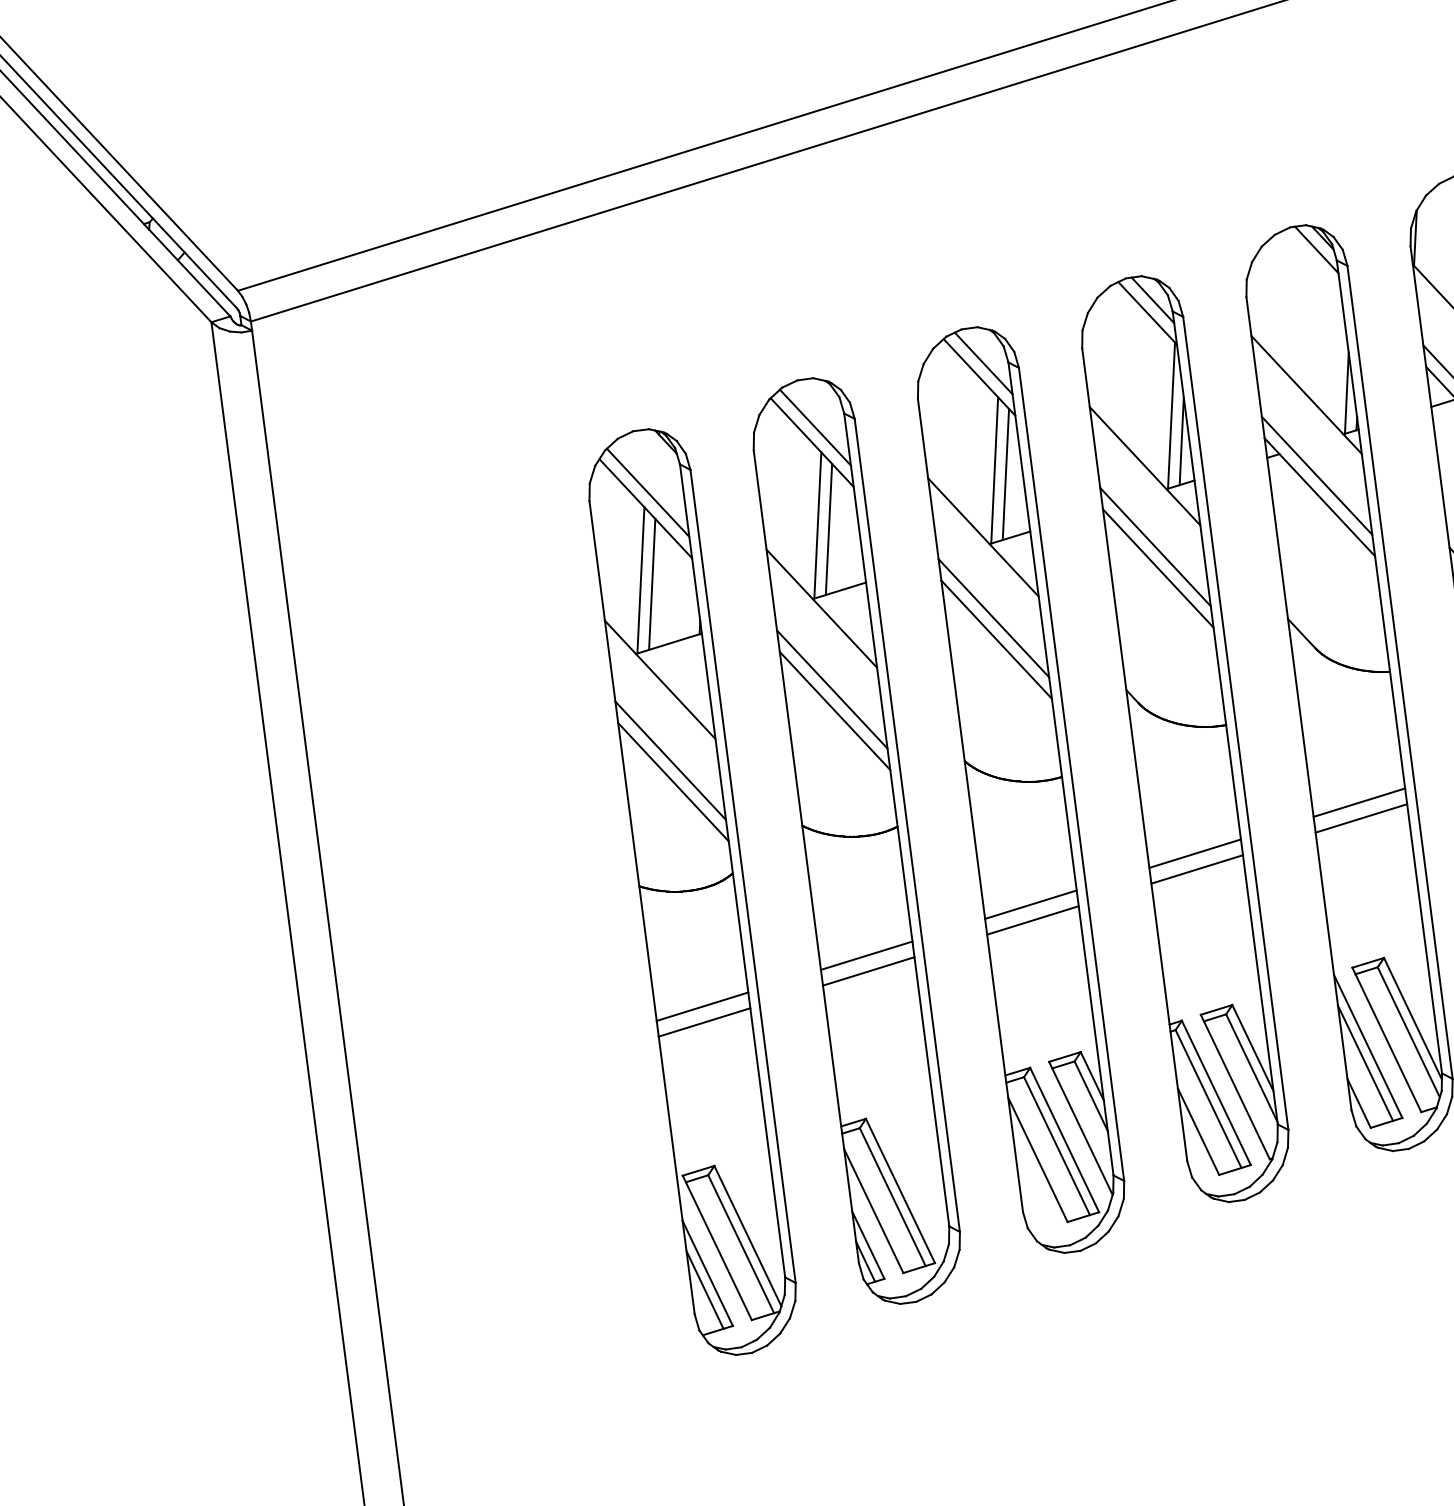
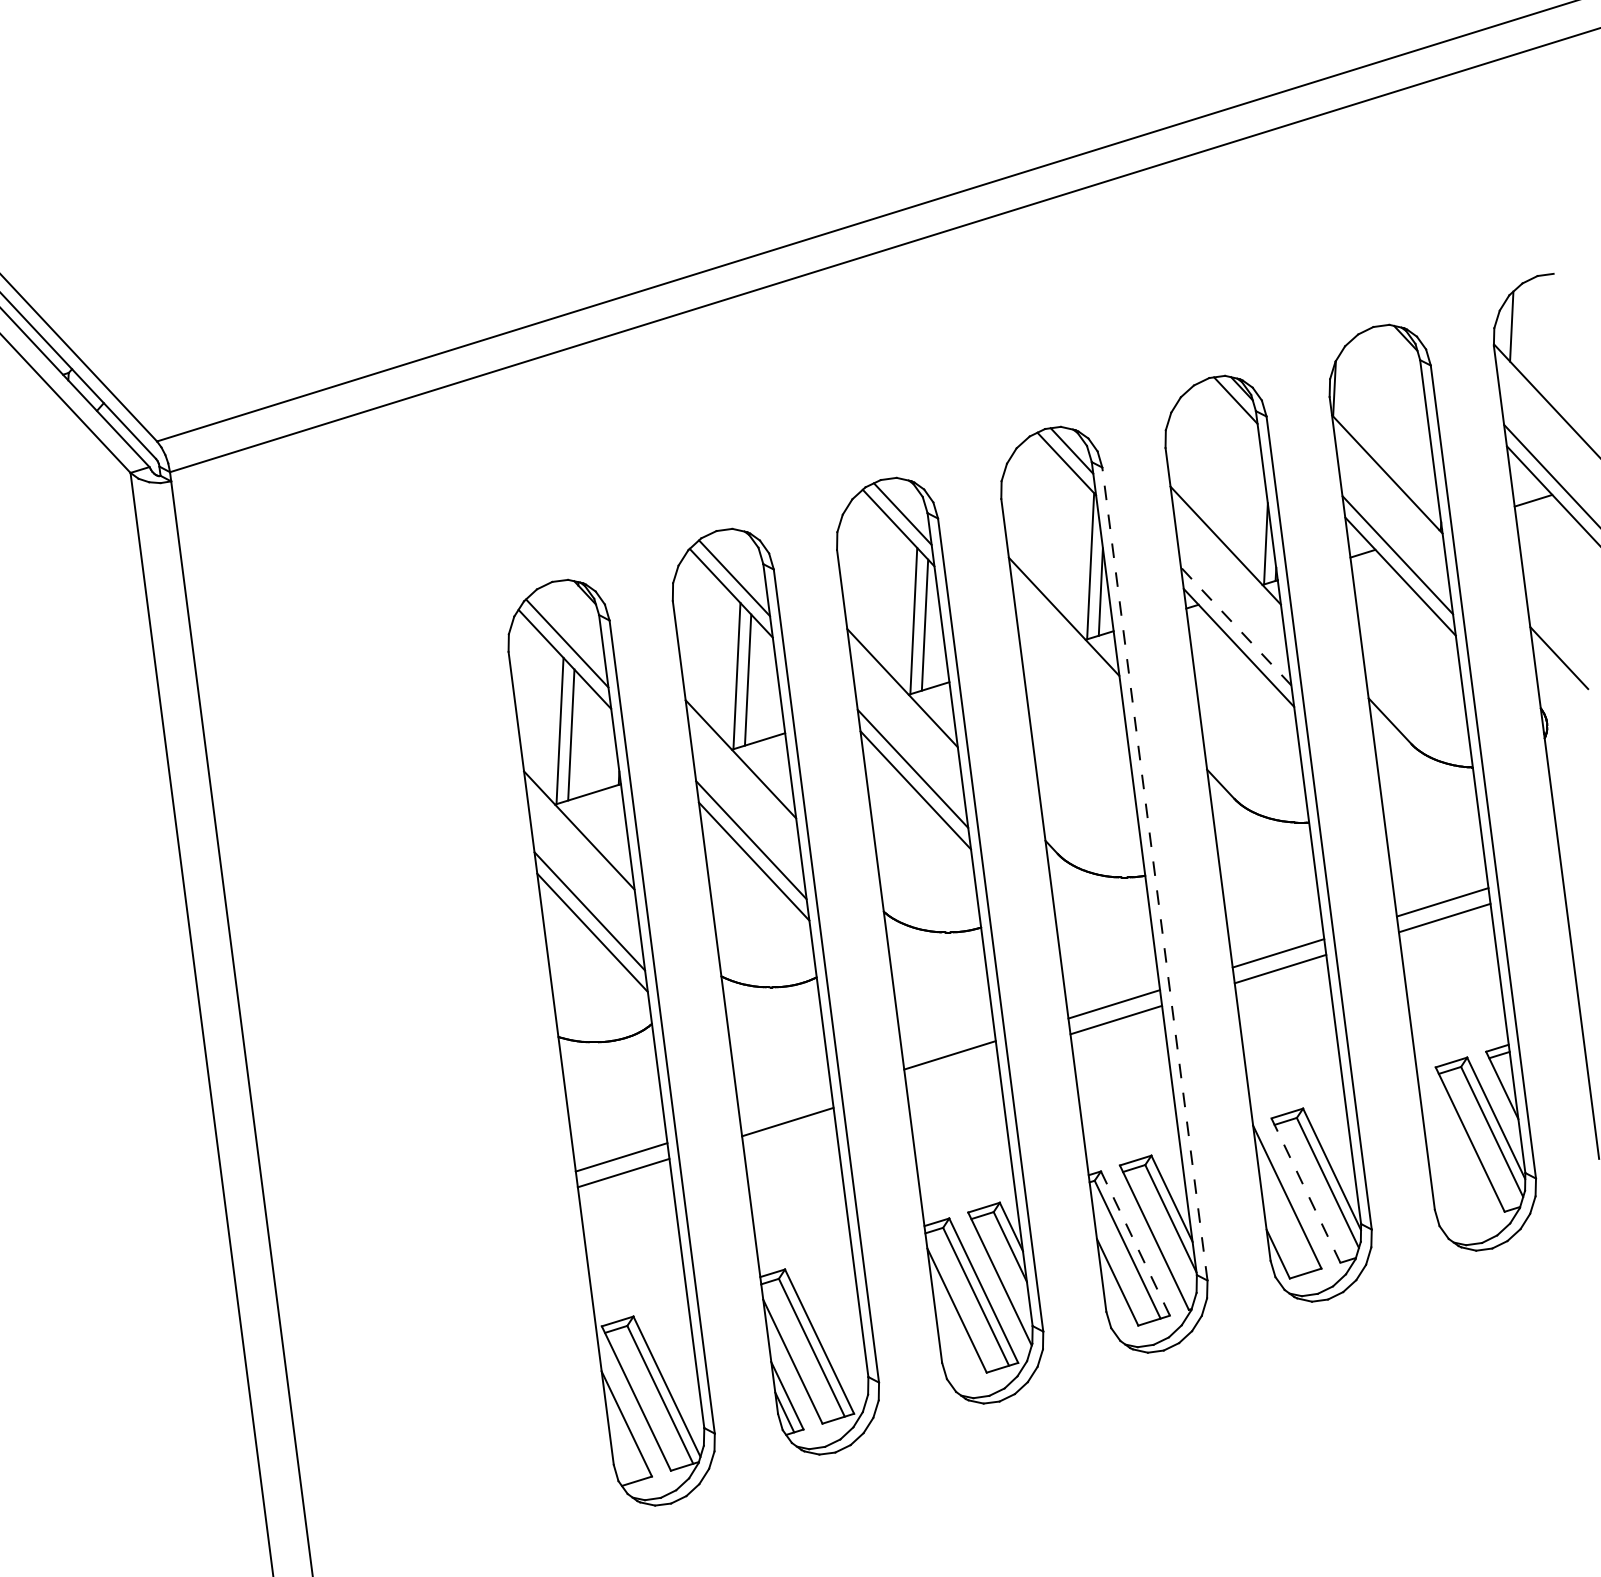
line: (1317, 475) -> (1236, 626), solid -> dashed
line: (1155, 546) -> (1074, 697), removed
line: (1158, 568) -> (1077, 719), removed
line: (1235, 723) -> (1154, 874), solid -> dashed
line: (1032, 919) -> (951, 1070), removed
line: (866, 955) -> (785, 1106), removed
line: (1387, 1040) -> (1306, 1191), solid -> dashed
line: (1365, 1062) -> (1284, 1213), removed
line: (1216, 1092) -> (1135, 1243), solid -> dashed
line: (704, 1289) -> (623, 1440), removed

